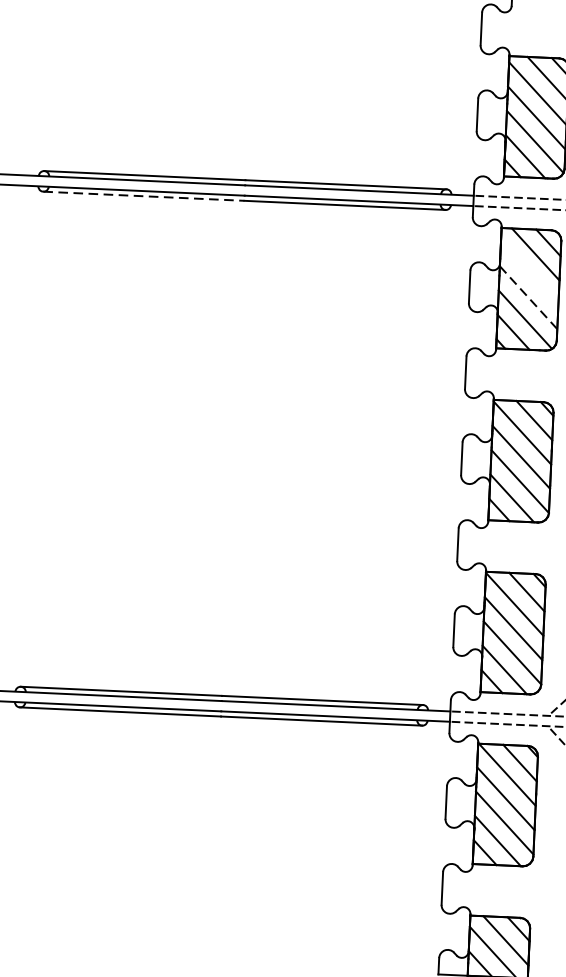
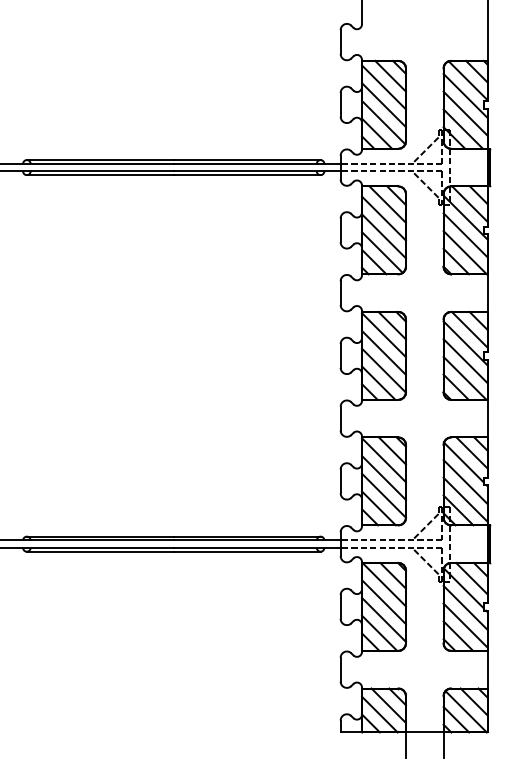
line: (144, 196) -> (100, 175), dashed -> solid
line: (529, 273) -> (383, 218), added
line: (529, 297) -> (384, 236), dashed -> solid

